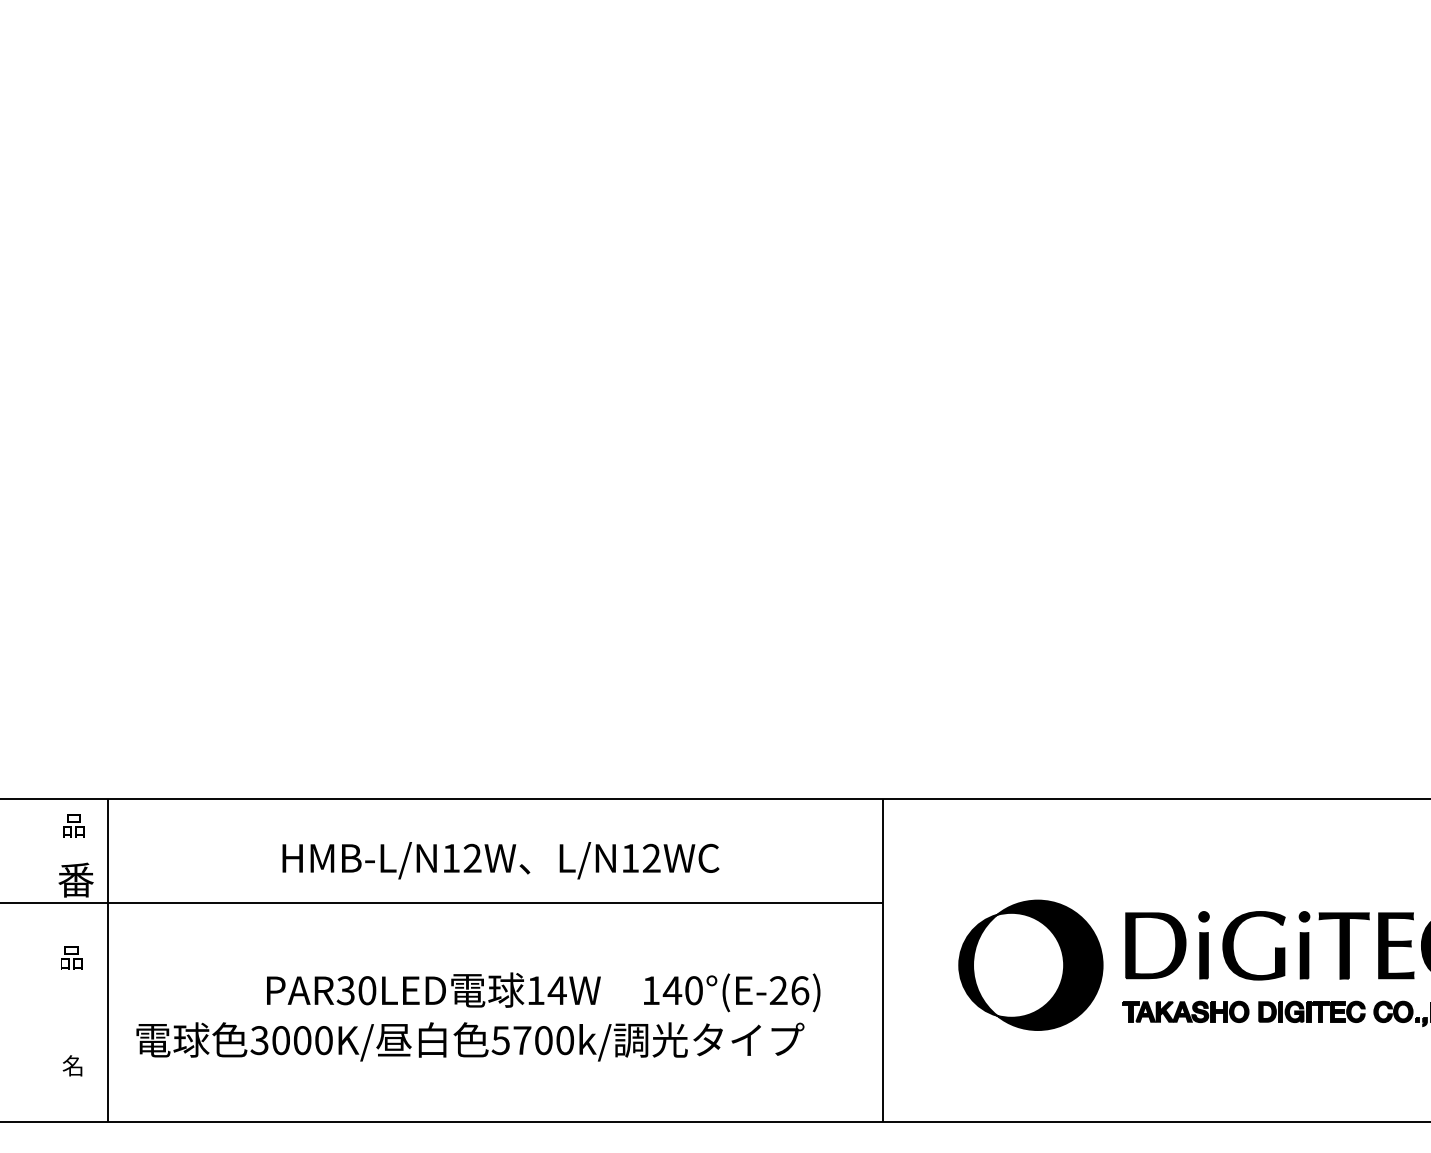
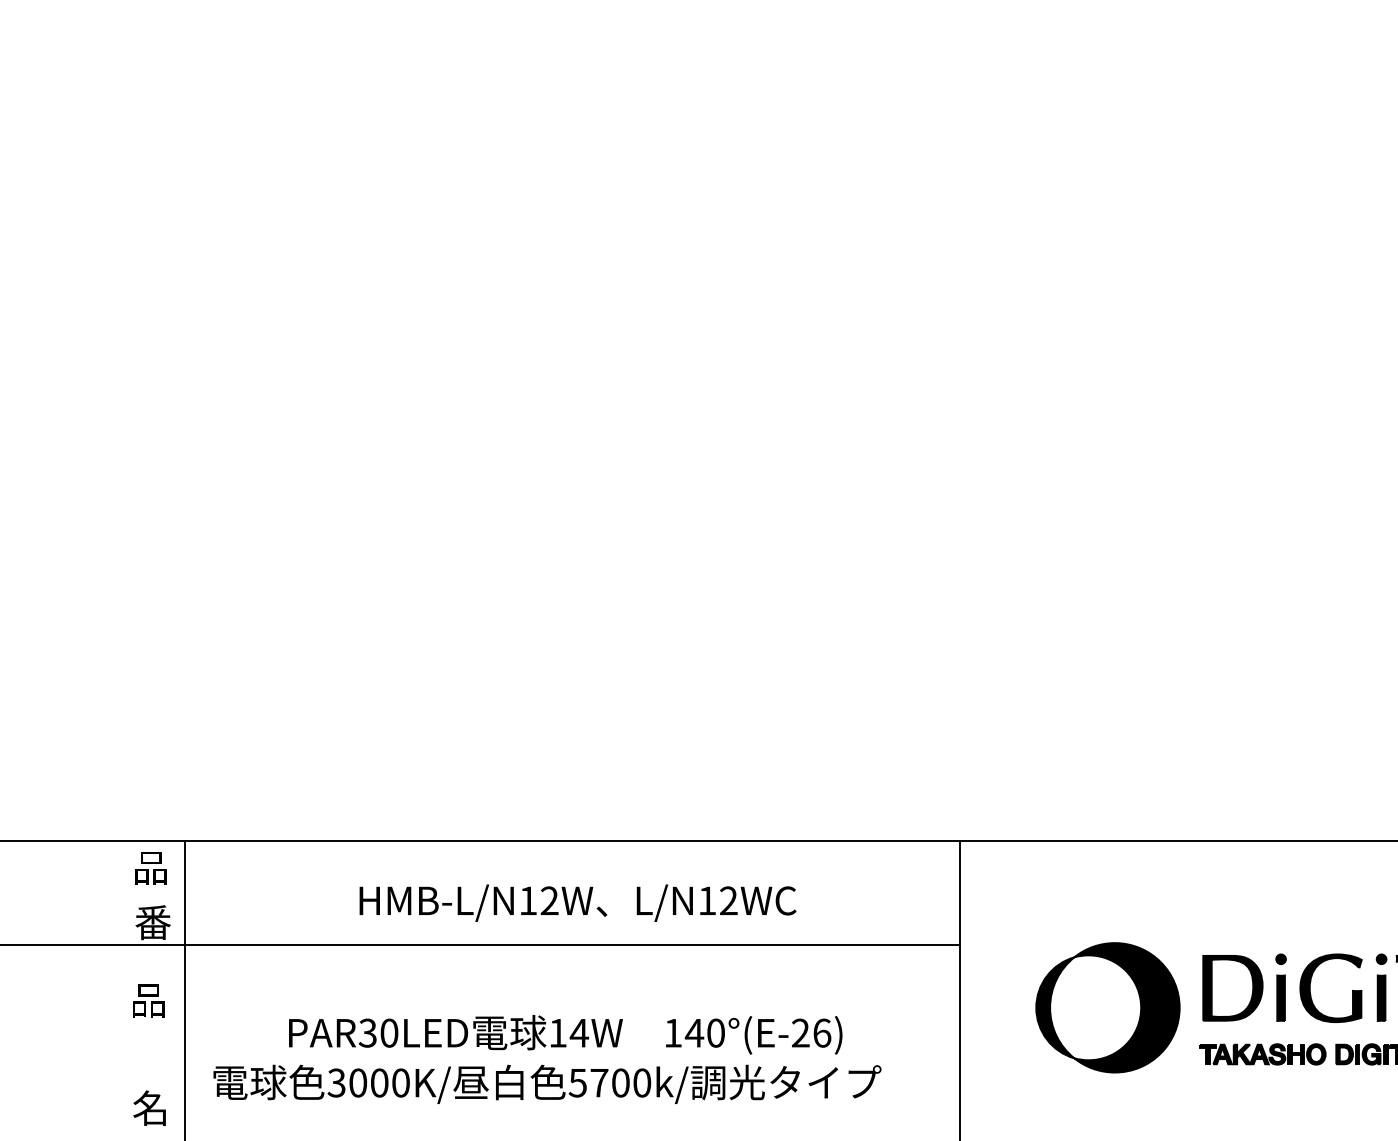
part: (73, 825) -> (150, 868), size x1.43
part: (71, 957) -> (148, 1000), size x1.43
text: (543, 992) -> (565, 1035), moved
part: (72, 1065) -> (149, 1108), size x1.67

